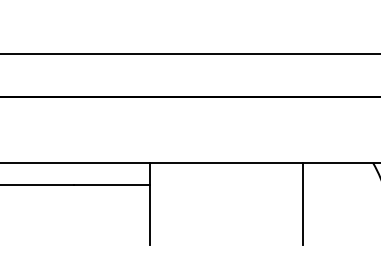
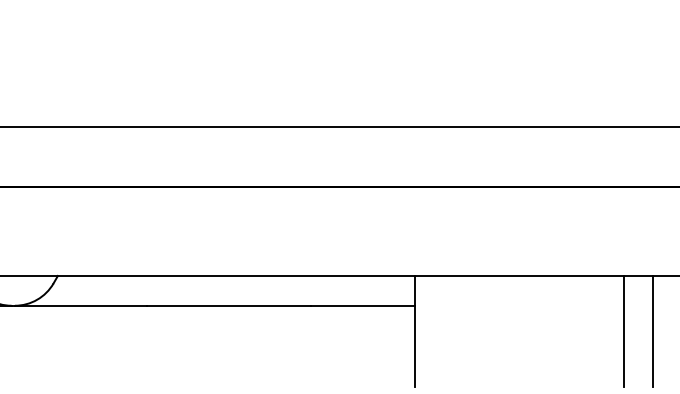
line: (325, 203) -> (653, 331), added

